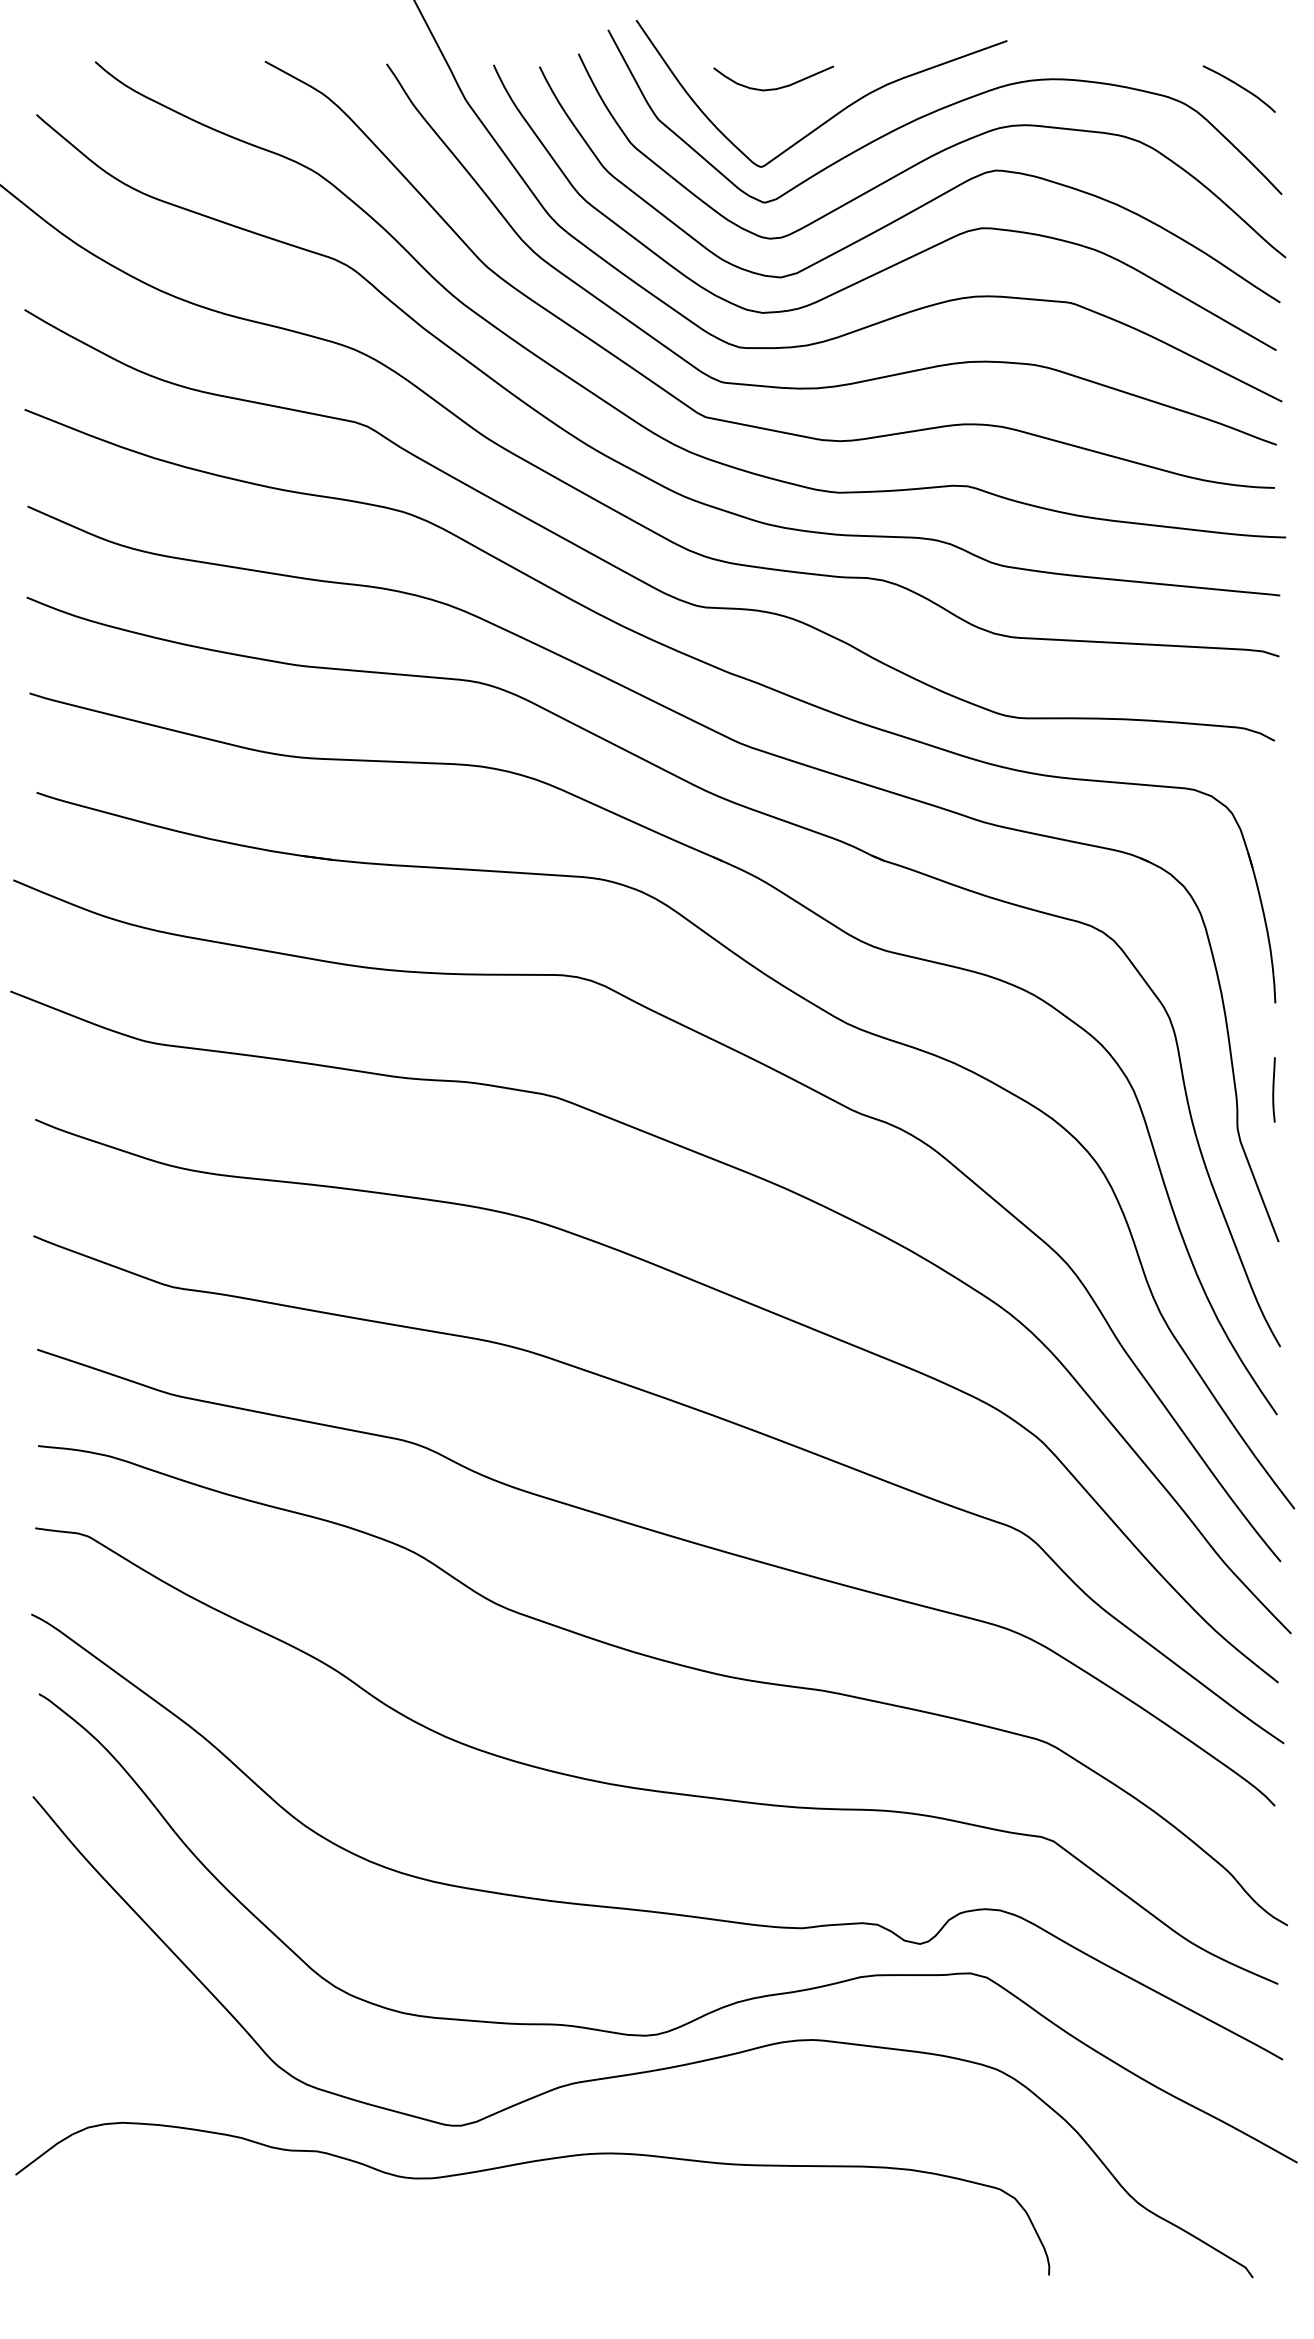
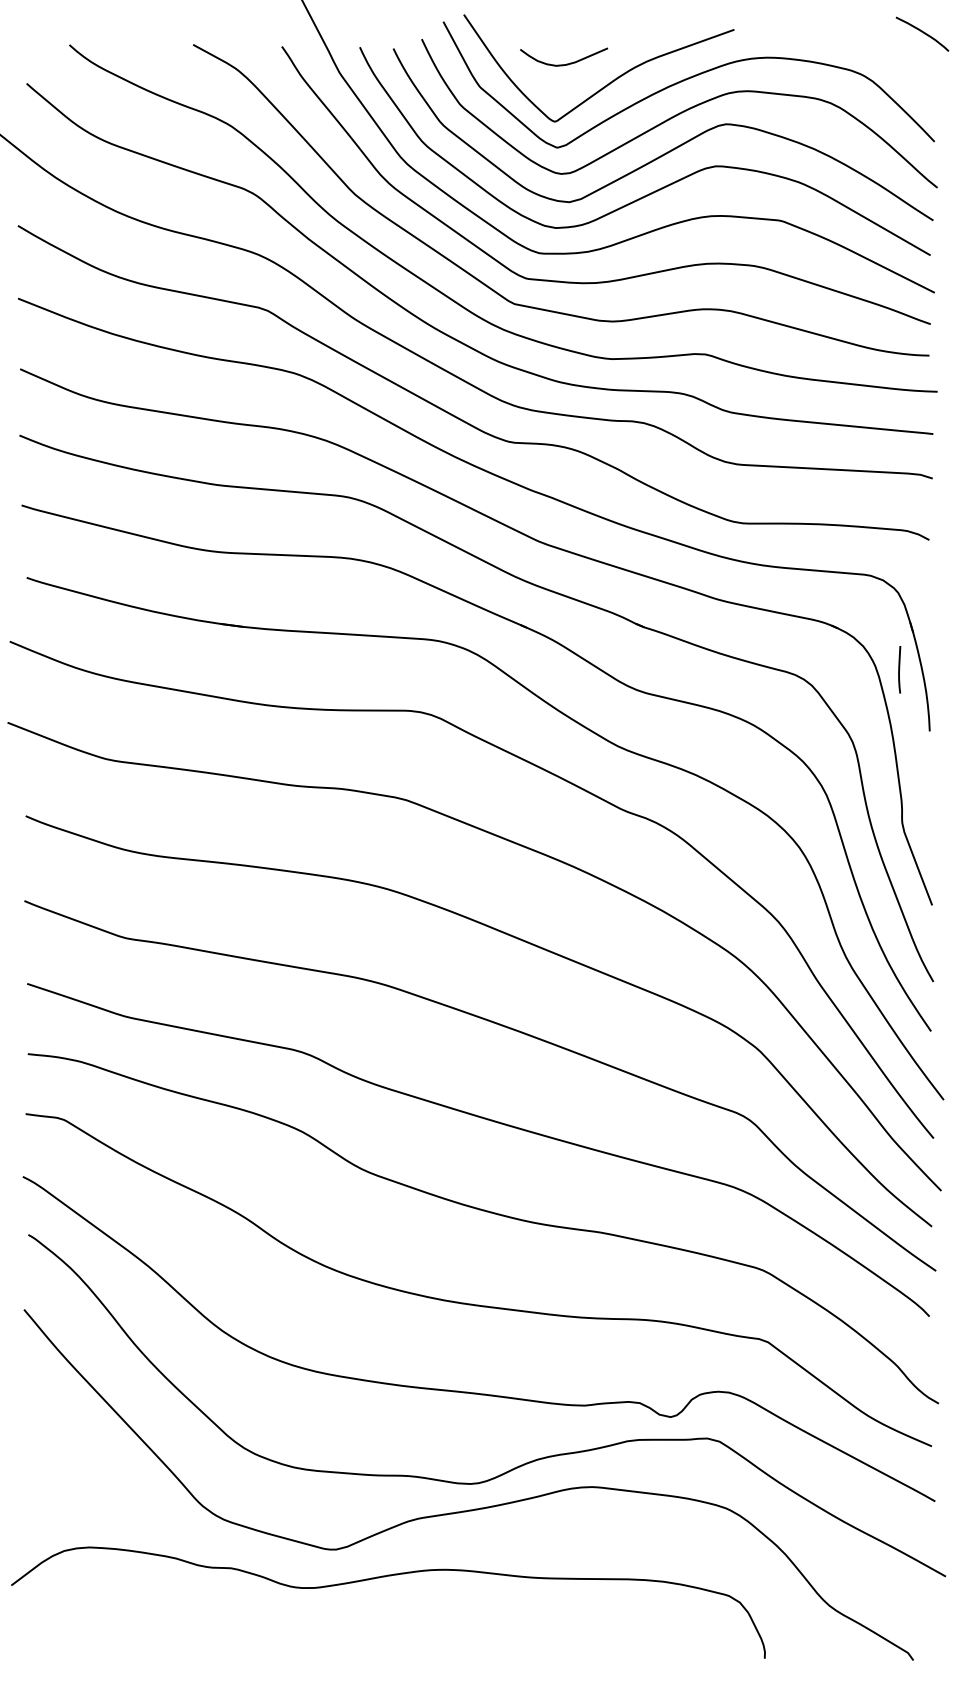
curve: (1238, 86) -> (921, 32), moved
line: (1273, 1089) -> (899, 669), moved

